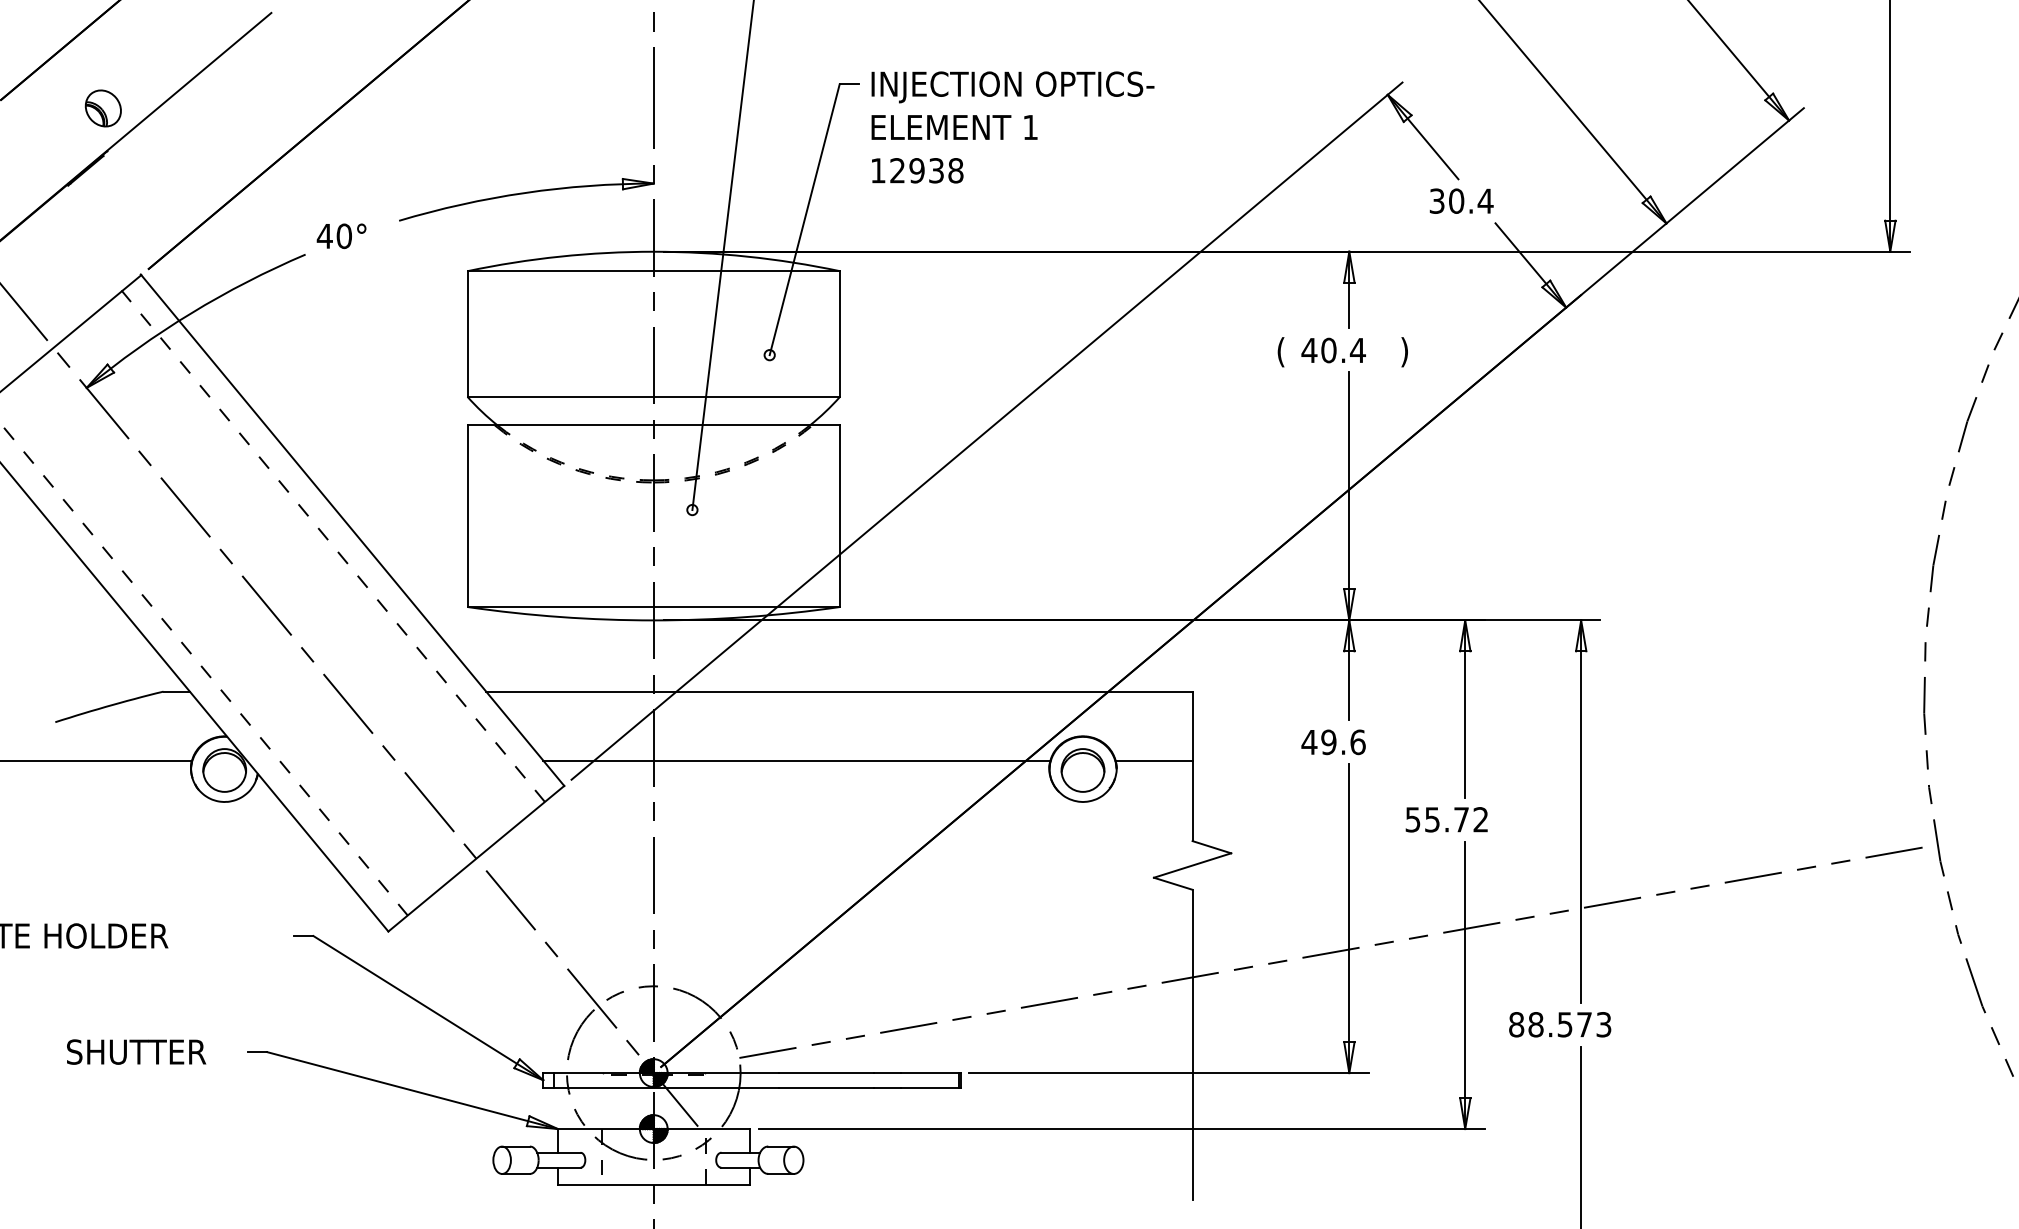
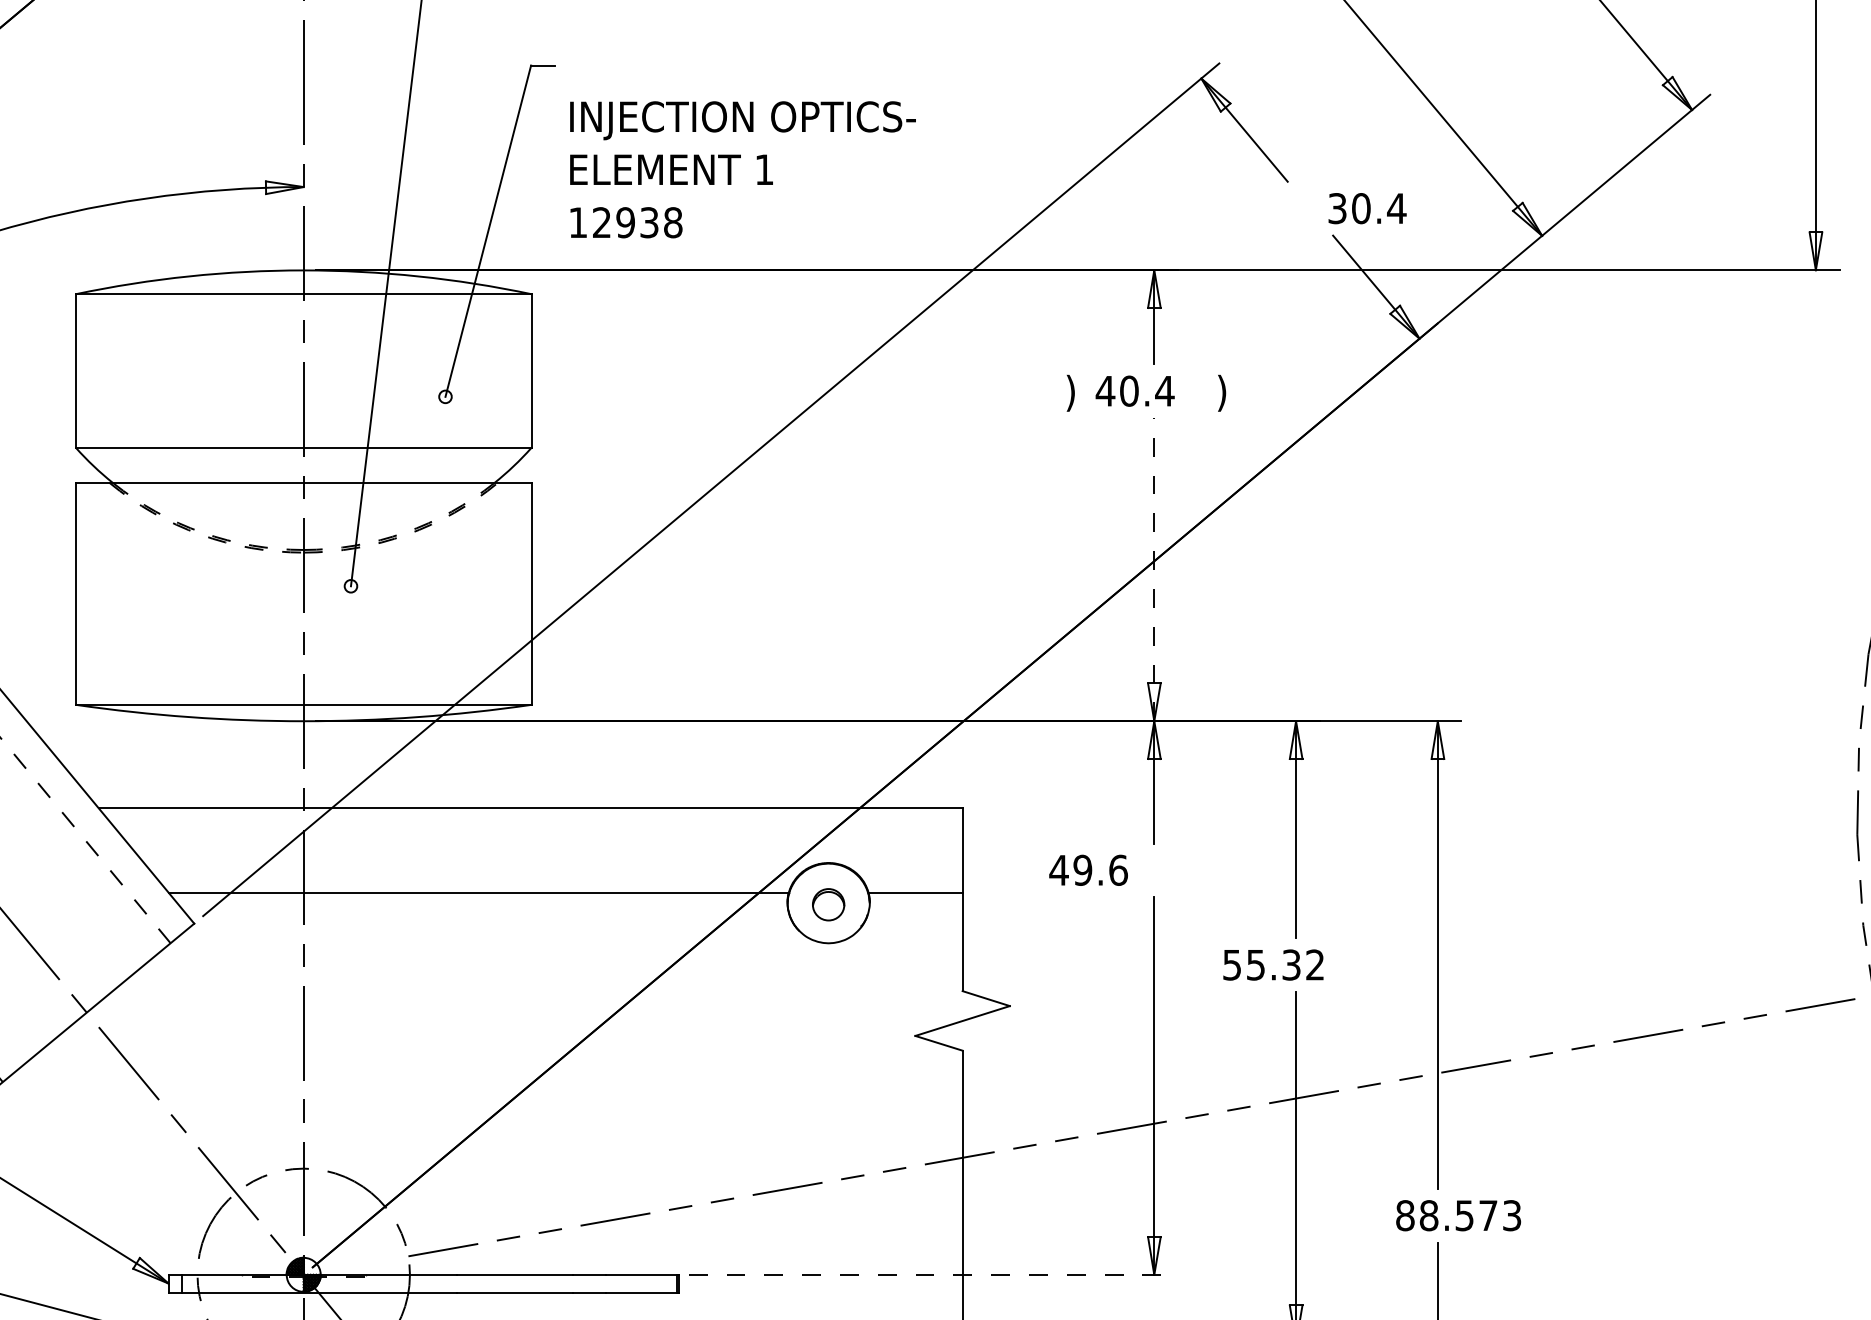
text: (1012, 127) -> (742, 169), moved
text: (1461, 200) -> (1367, 207), moved
text: (1280, 352) -> (1070, 393), ( -> )
line: (1349, 496) -> (1154, 569), solid -> dashed
text: (1333, 742) -> (1088, 870), moved
part: (1082, 770) -> (828, 904), size x0.6
text: (1461, 819) -> (1291, 964), 55.72 -> 55.32
text: (1560, 1024) -> (1459, 1215), moved
line: (1169, 1073) -> (934, 1275), solid -> dashed

